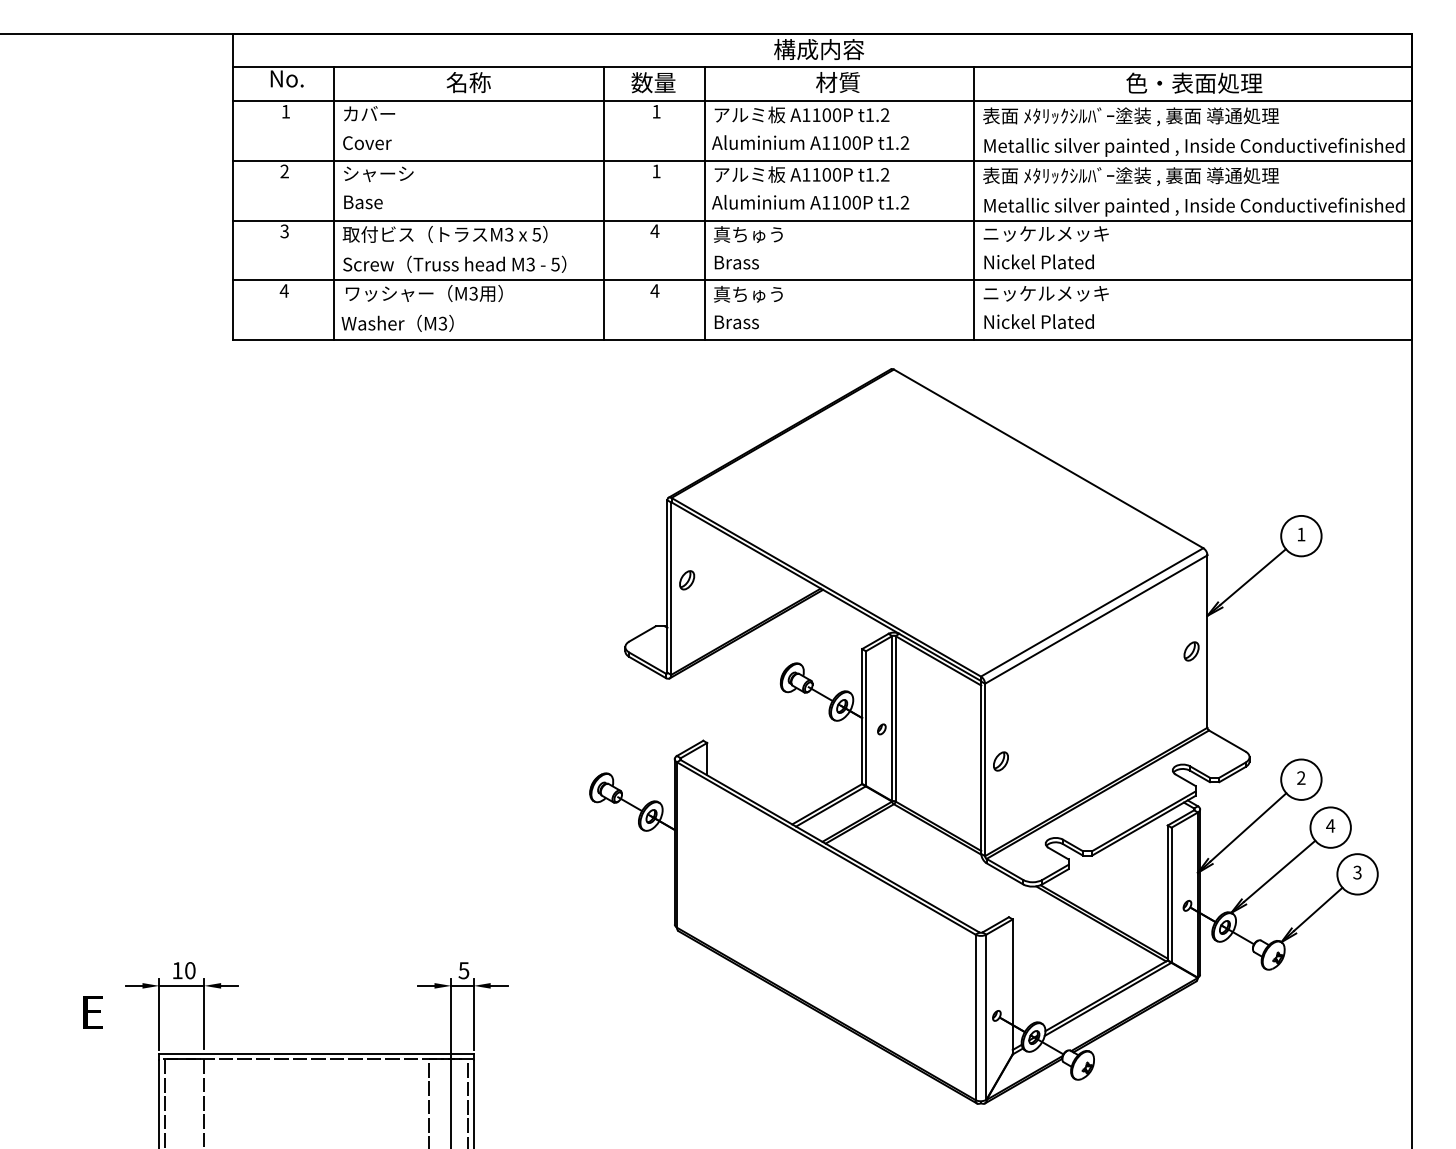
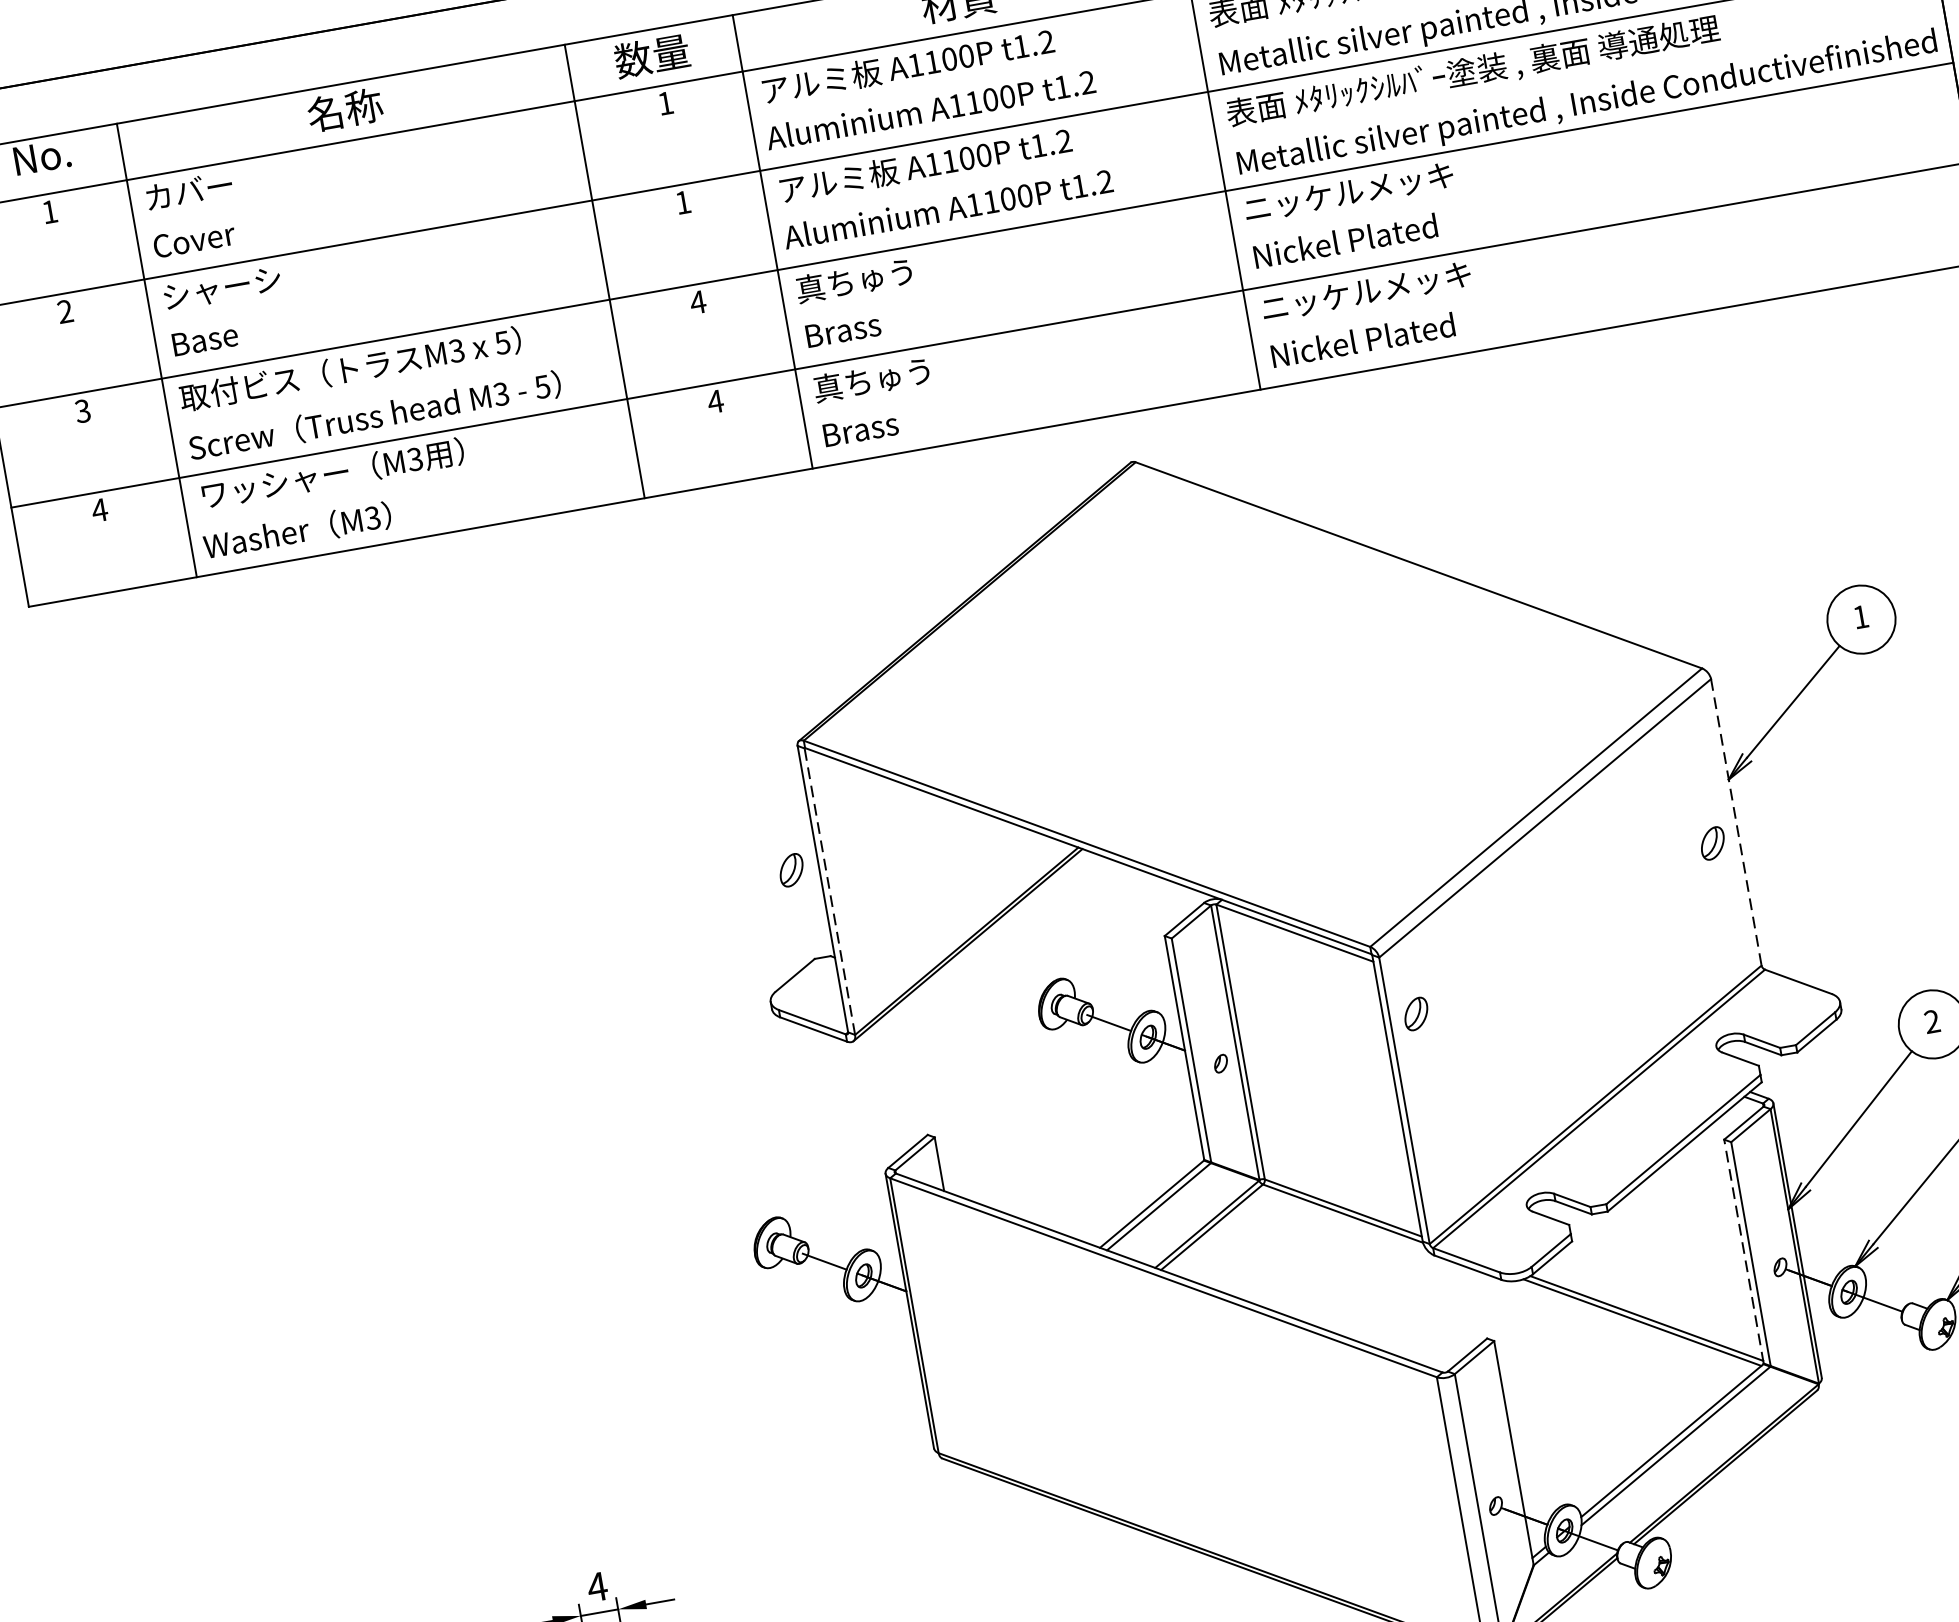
part: (687, 580) -> (792, 870), moved
line: (671, 588) -> (830, 891), solid -> dashed
line: (1207, 642) -> (1736, 823), solid -> dashed
part: (1000, 761) -> (1415, 1014), moved
line: (1167, 892) -> (1743, 1251), solid -> dashed
text: (463, 970) -> (596, 1586), 5 -> 4

